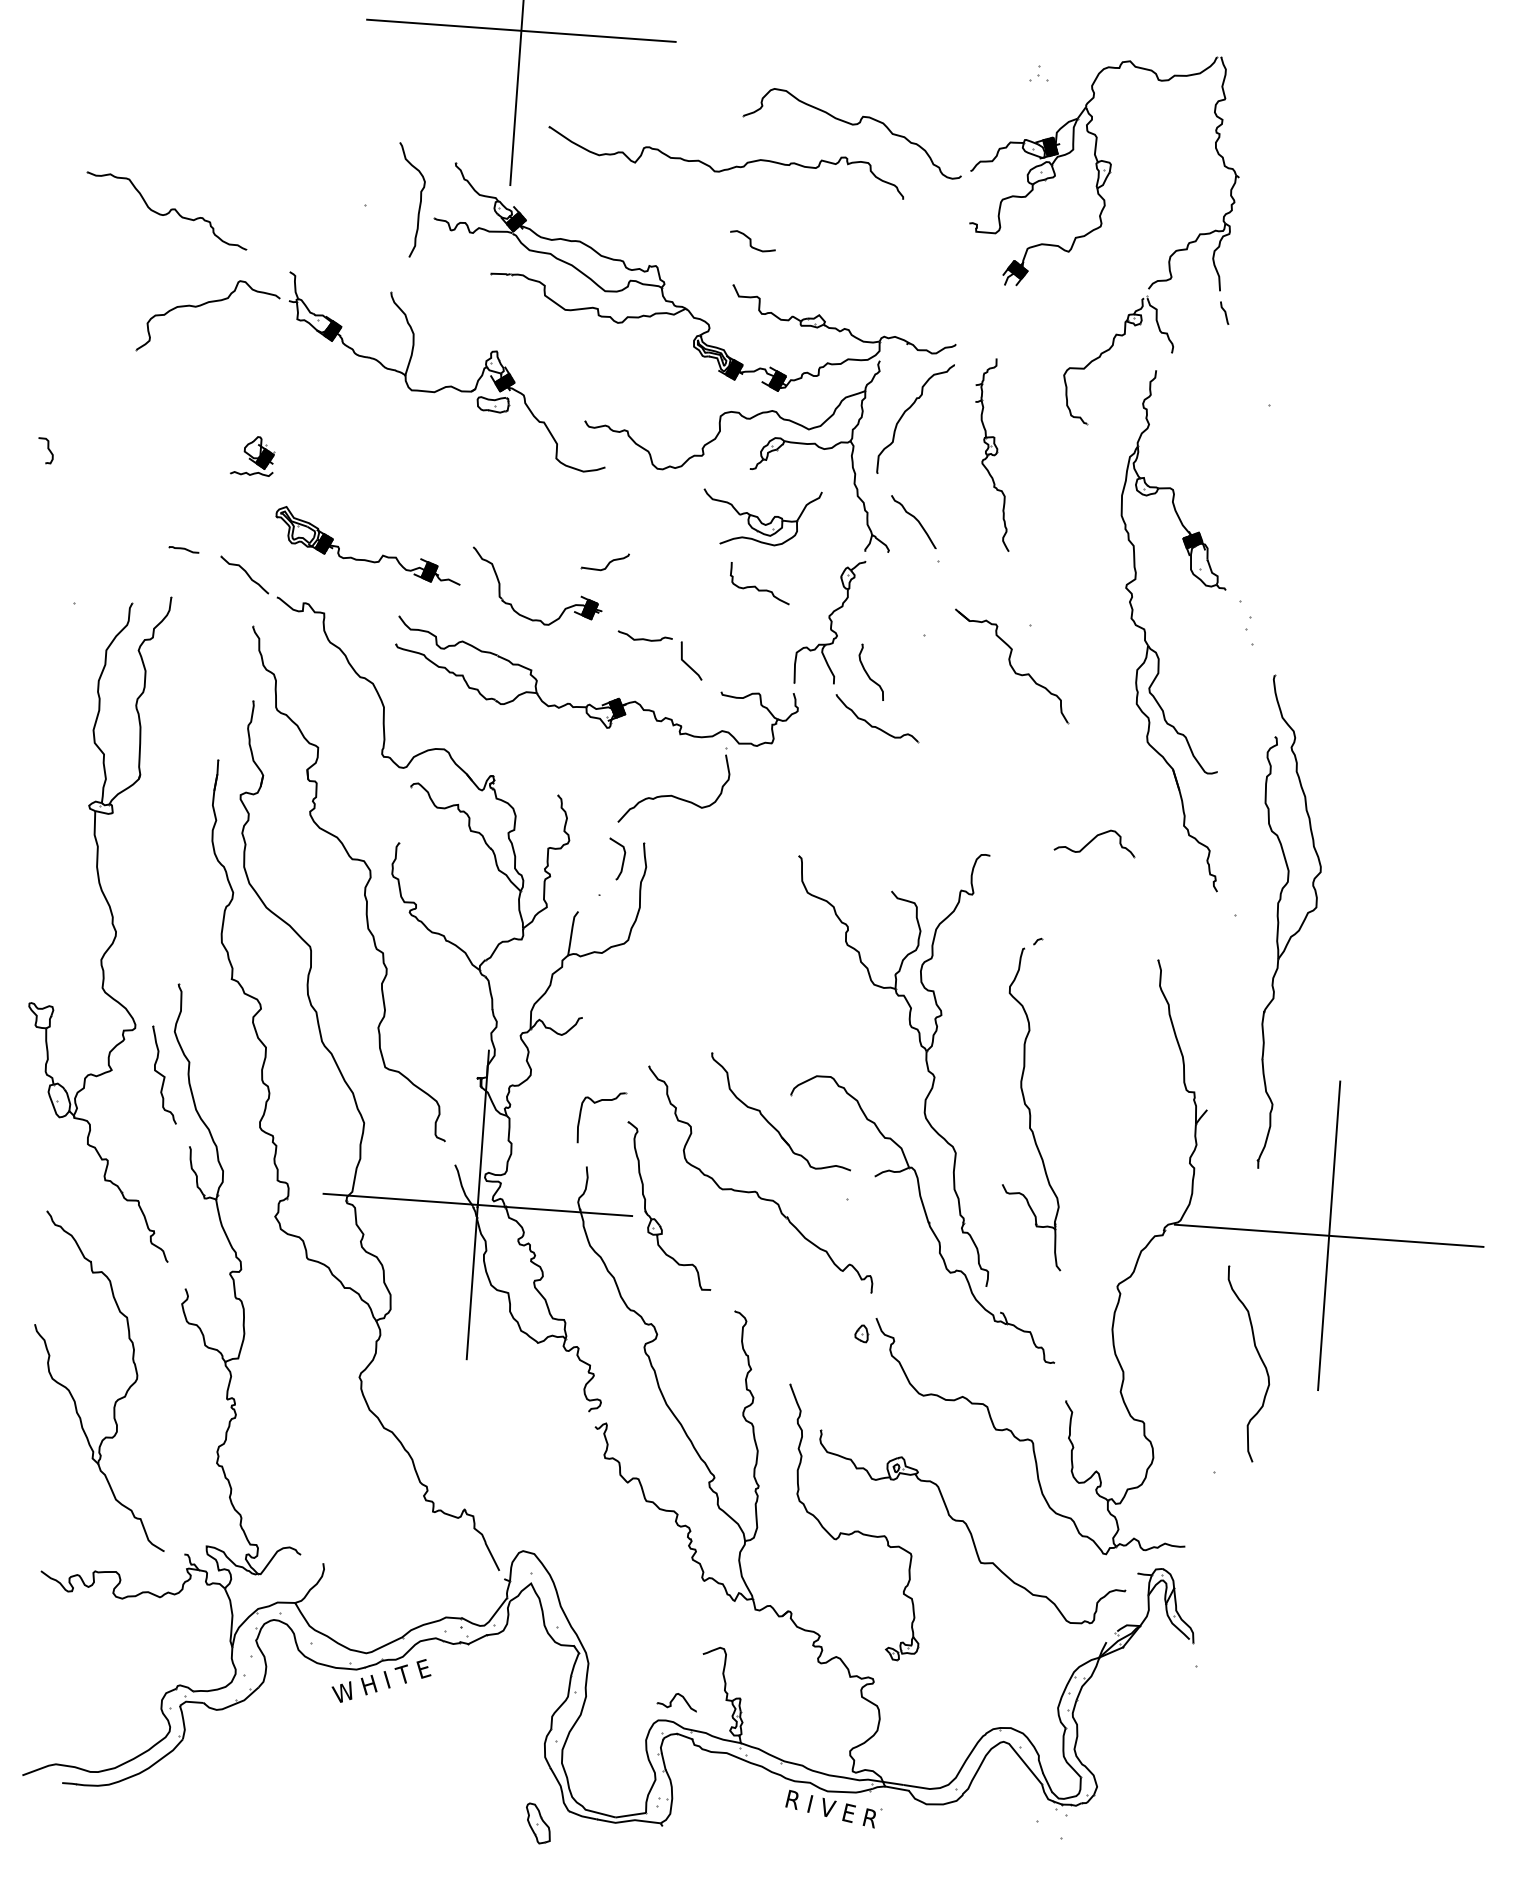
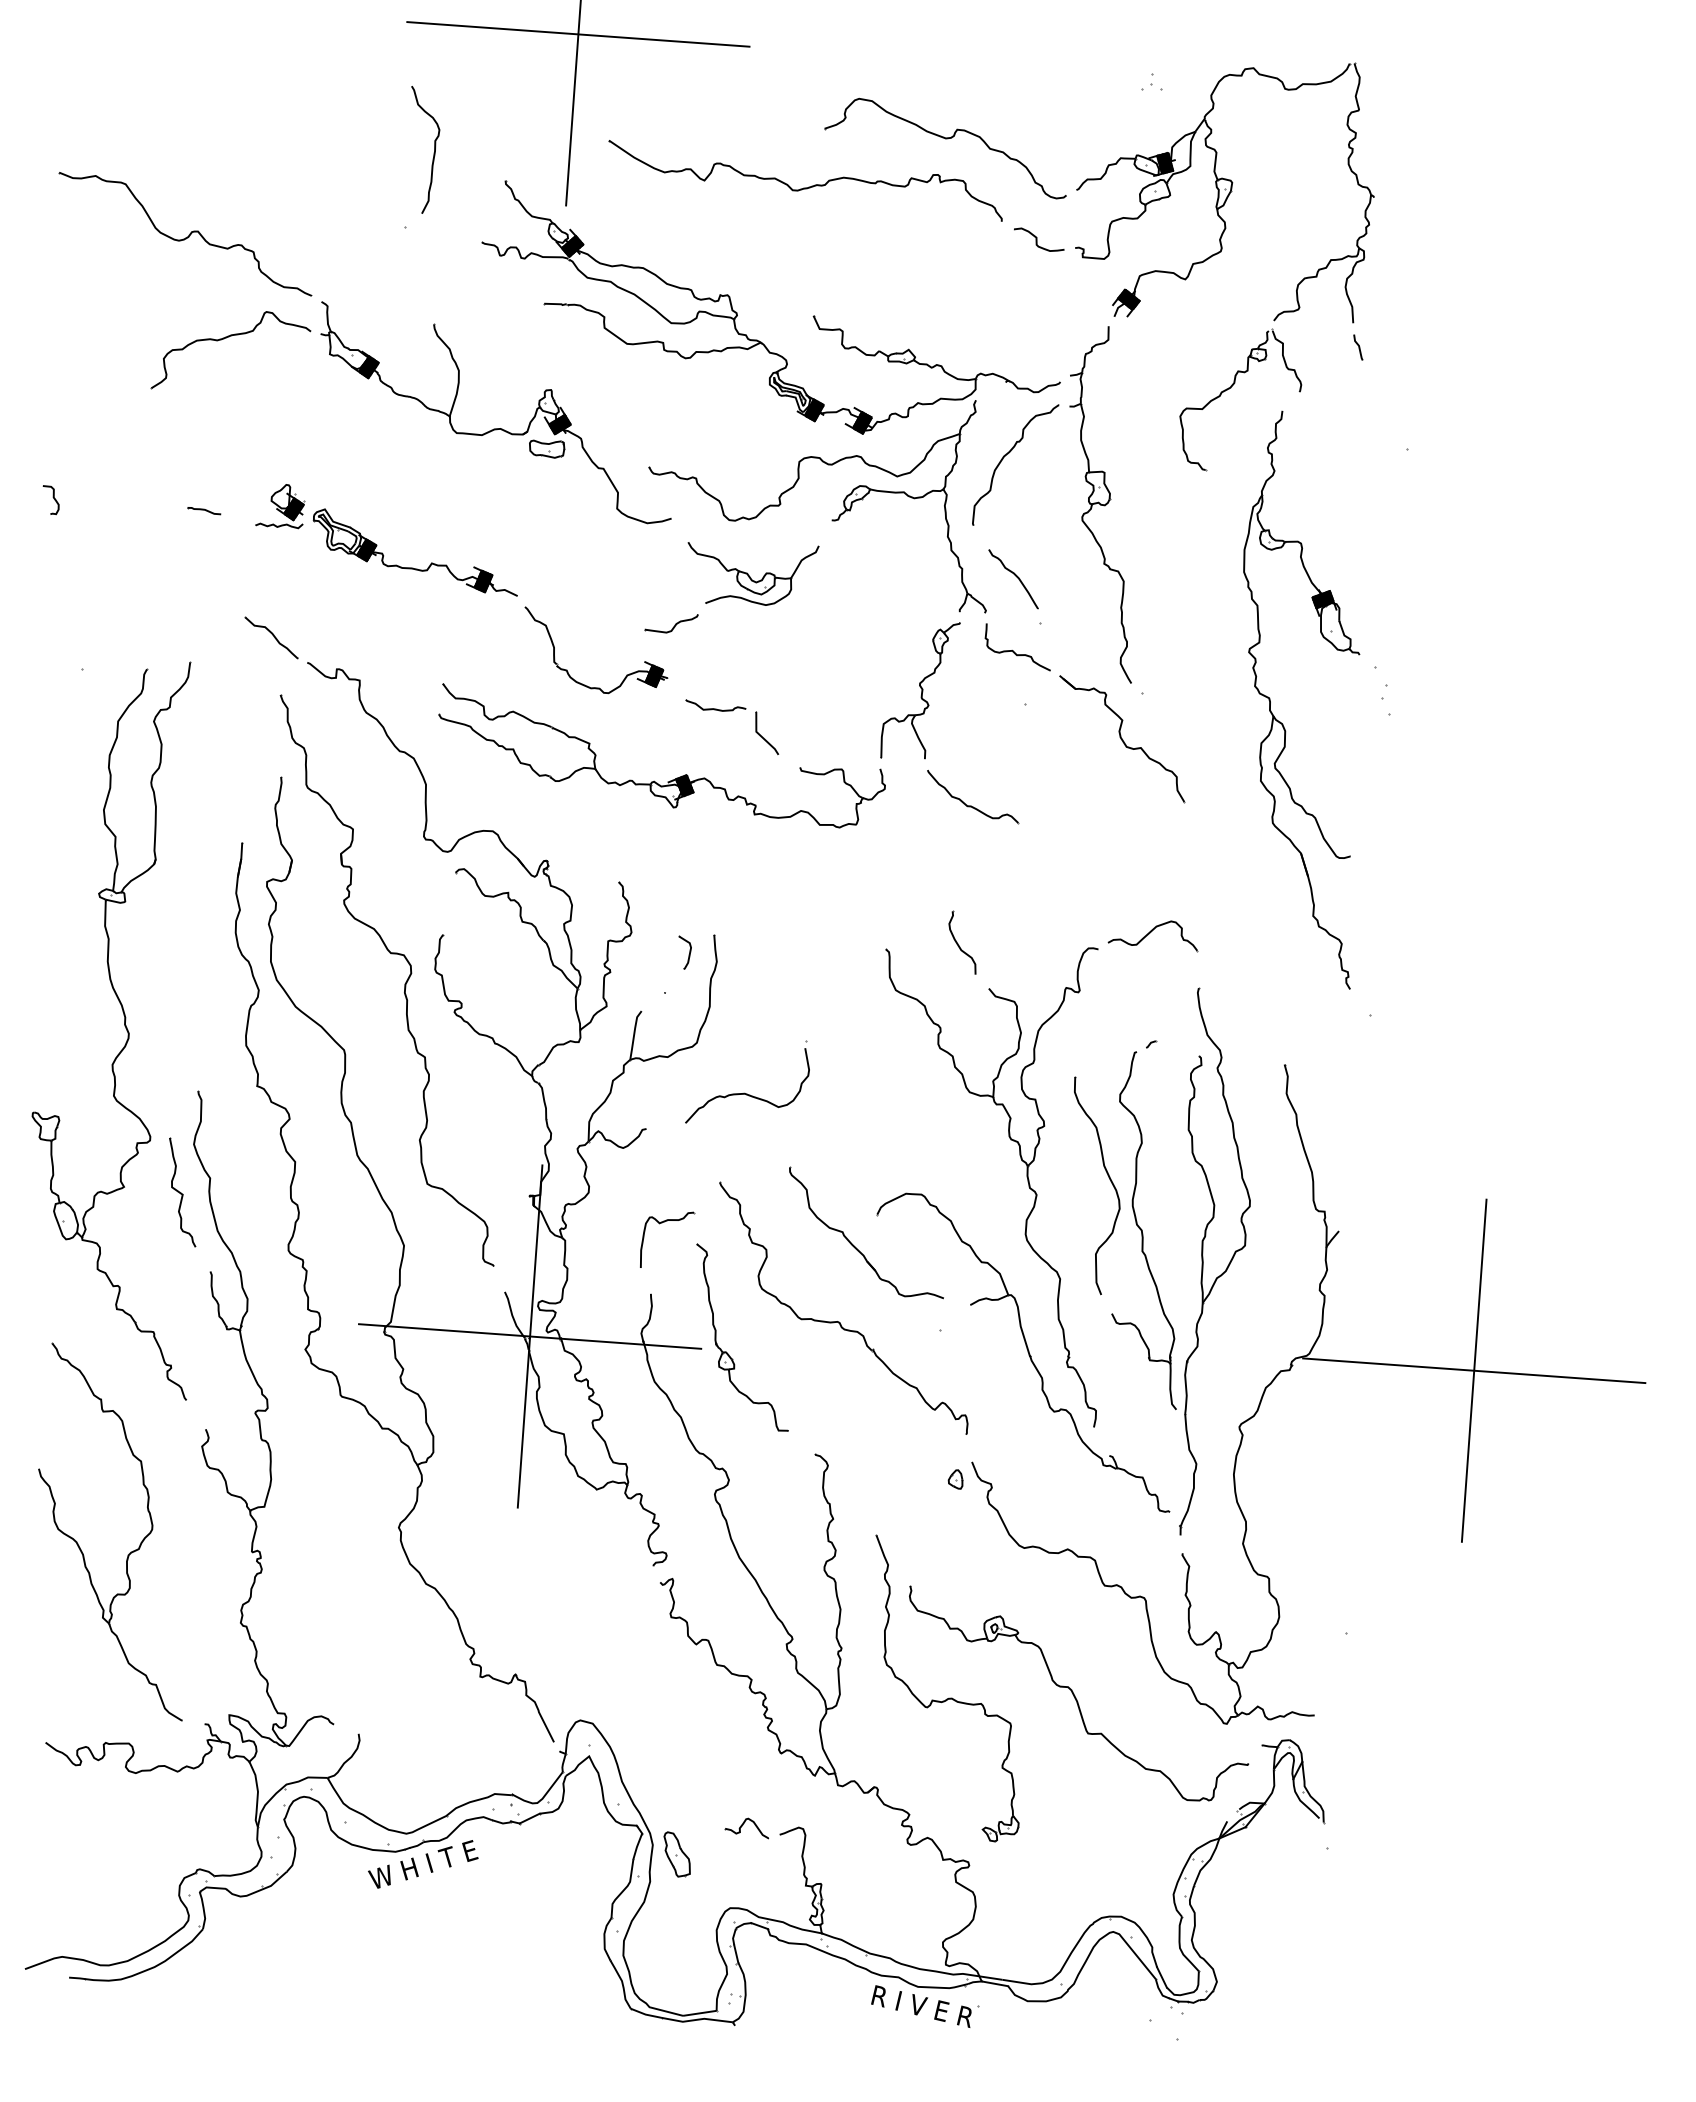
curve: (419, 202) -> (433, 152), moved
part: (167, 211) -> (185, 234), size x1.43
curve: (751, 241) -> (1037, 239), moved
part: (992, 454) -> (1100, 504), size x1.67
part: (763, 516) -> (753, 573), moved
part: (184, 550) -> (204, 511), moved
part: (366, 559) -> (413, 567), moved
curve: (755, 586) -> (1013, 650), moved
part: (871, 672) -> (962, 942), moved
part: (671, 794) -> (744, 1092), moved
part: (1094, 844) -> (1152, 936), moved
part: (617, 858) -> (684, 952), size x0.71
part: (1278, 921) -> (1203, 1261), moved
part: (1259, 1358) -> (1109, 1179), moved
part: (676, 1702) -> (746, 1828), moved
part: (537, 1823) -> (676, 1854), moved

